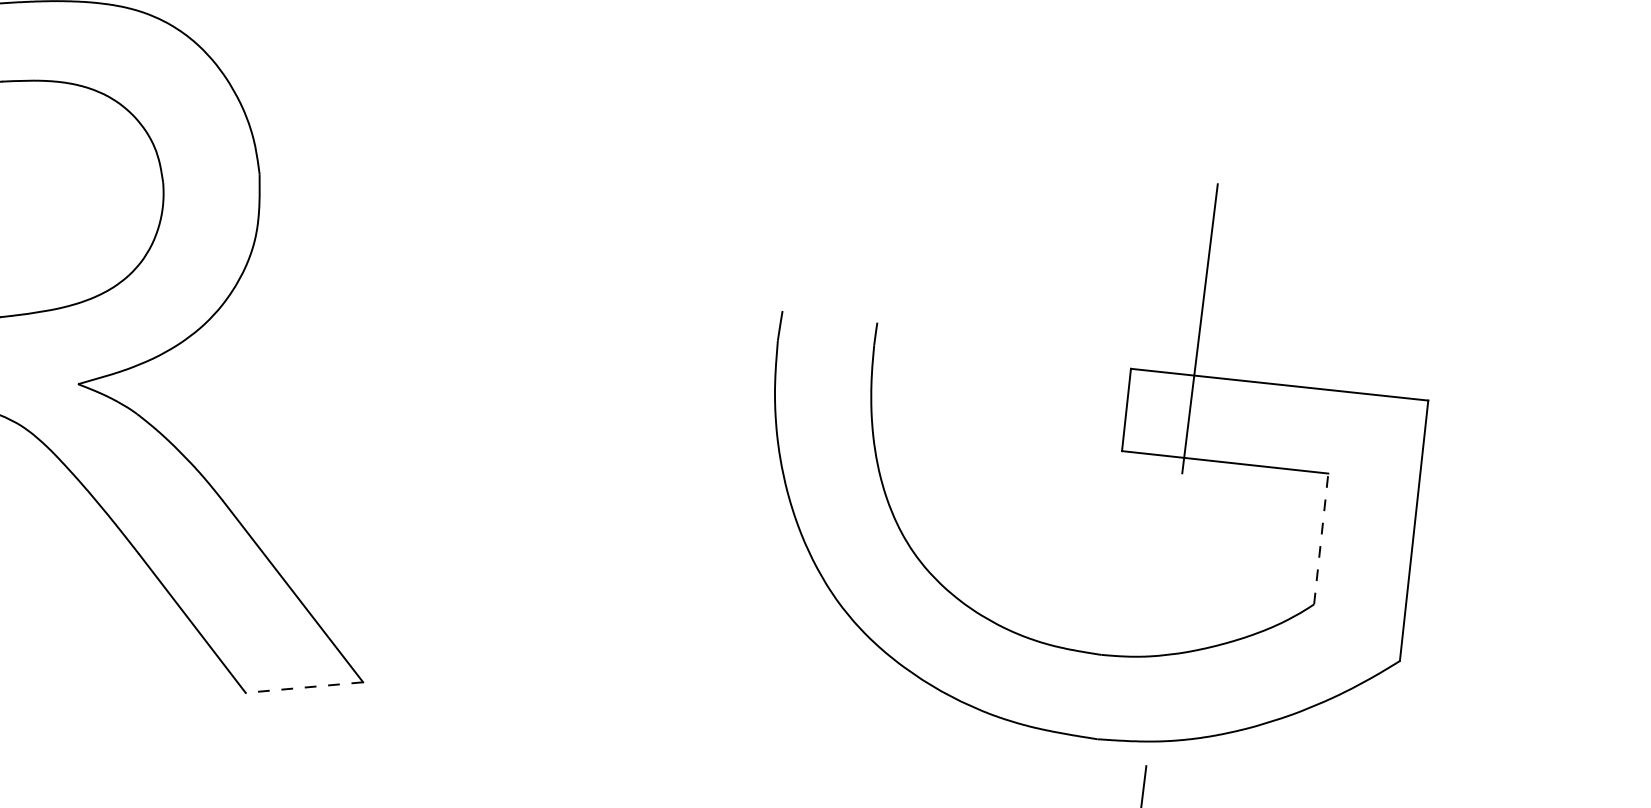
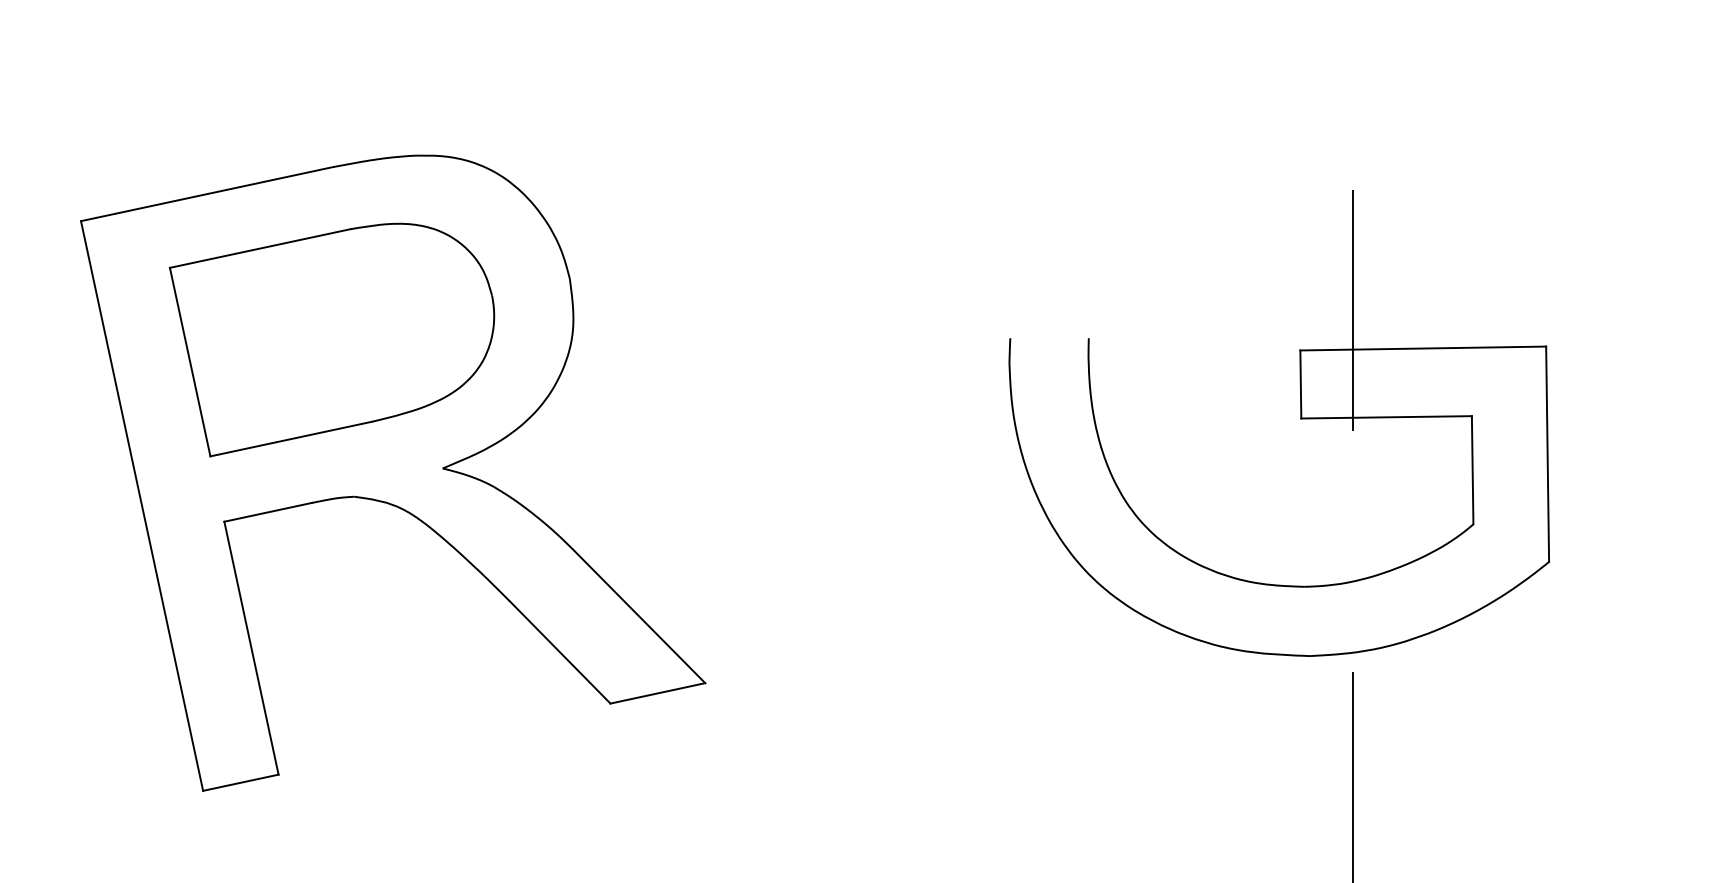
line: (1321, 538) -> (1472, 469), dashed -> solid
line: (303, 687) -> (657, 693), dashed -> solid

